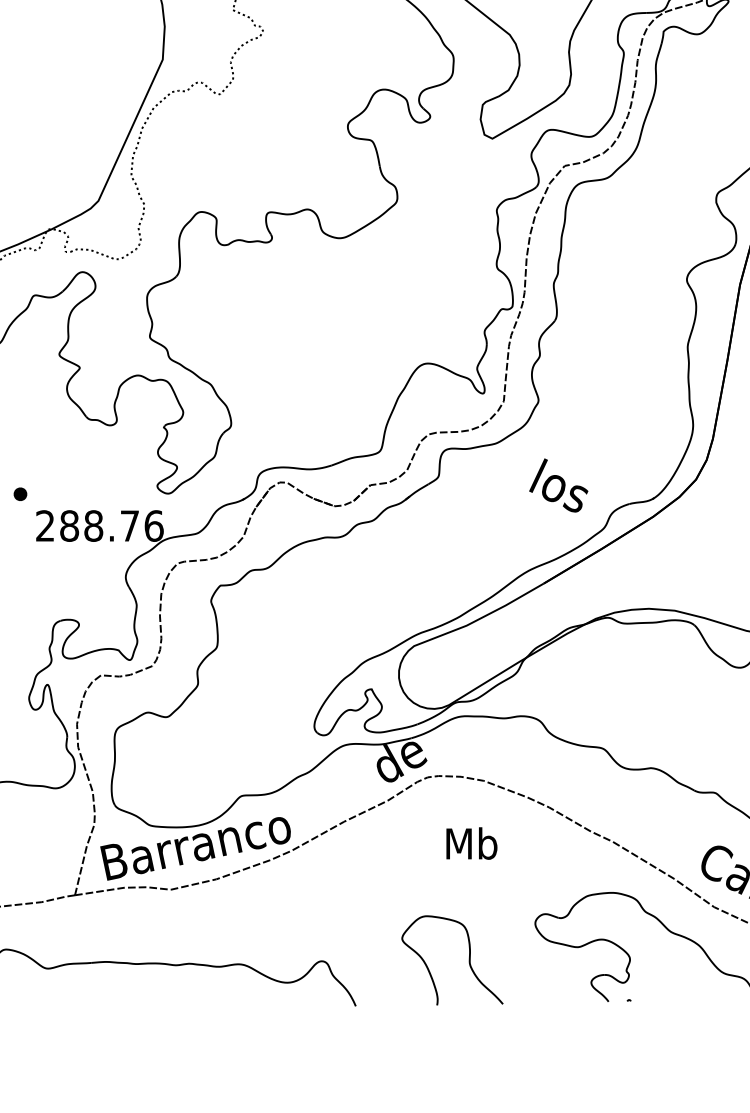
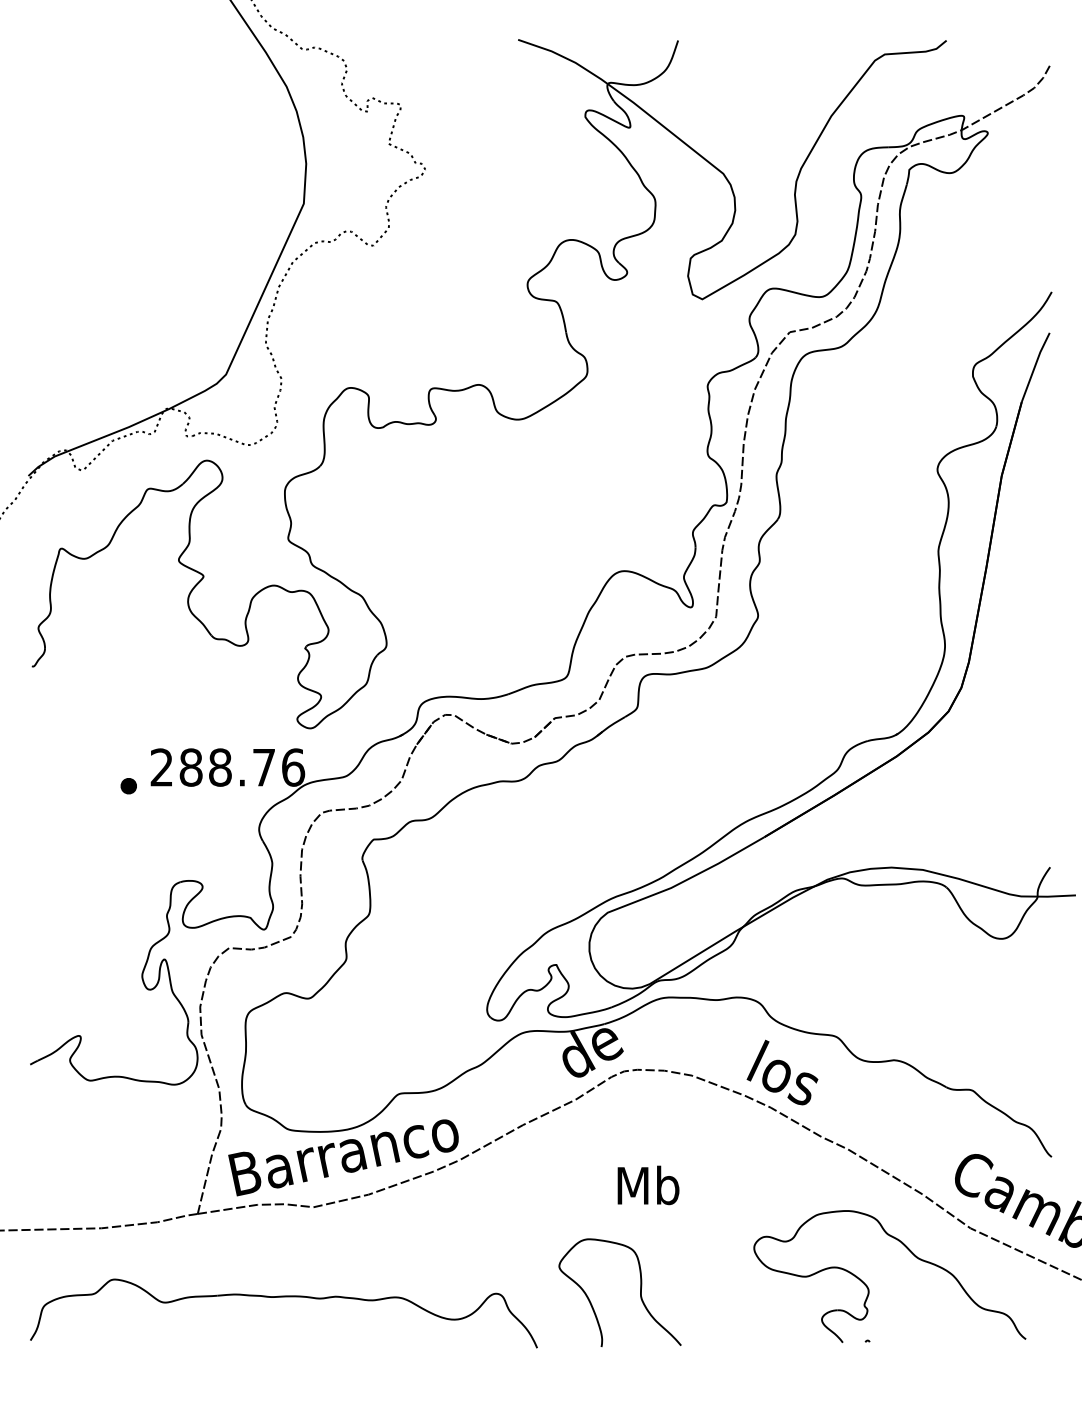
text: (558, 485) -> (782, 1072), moved
part: (20, 494) -> (128, 786), moved
text: (471, 843) -> (648, 1185), moved
curve: (469, 960) -> (640, 1292), moved

